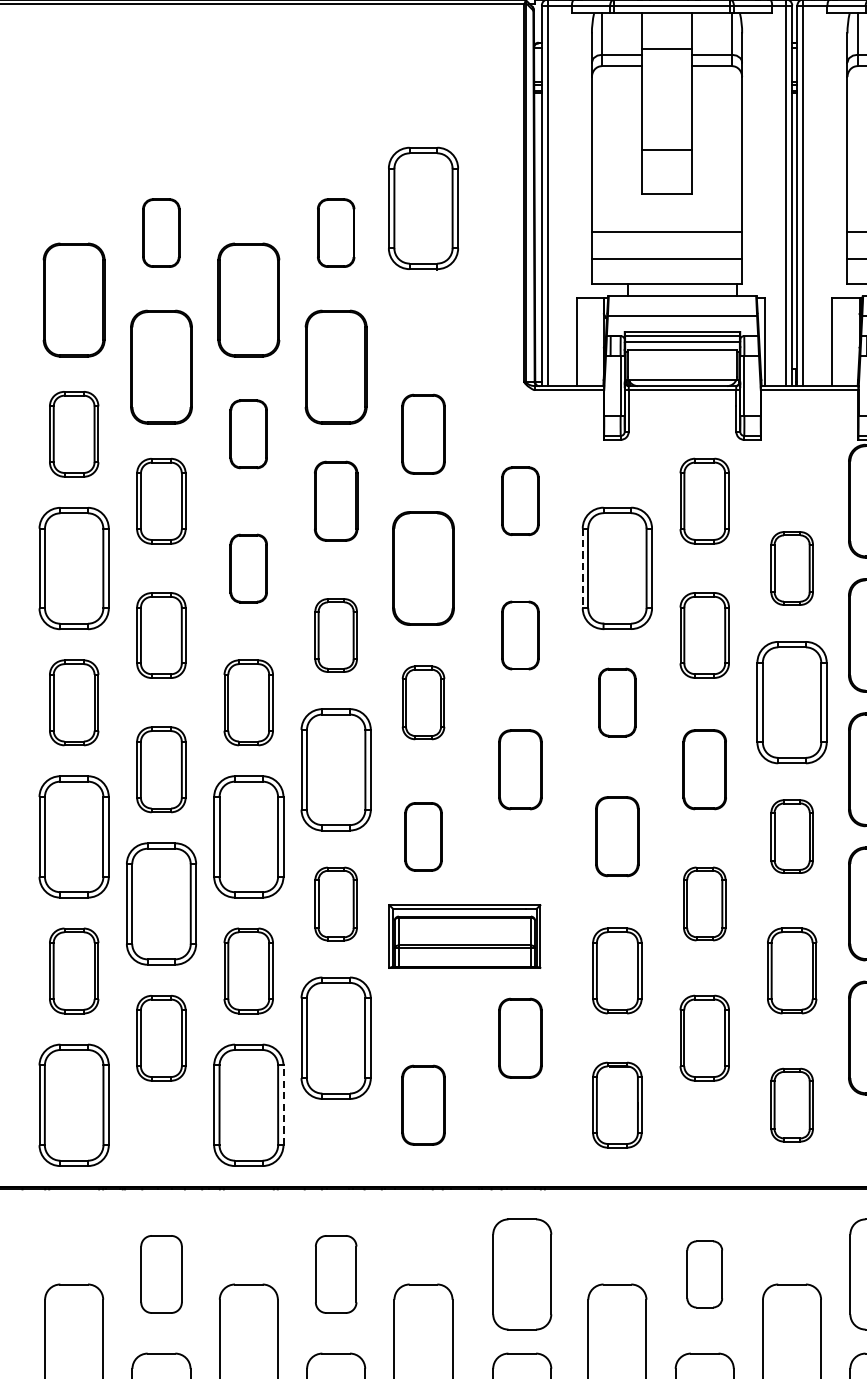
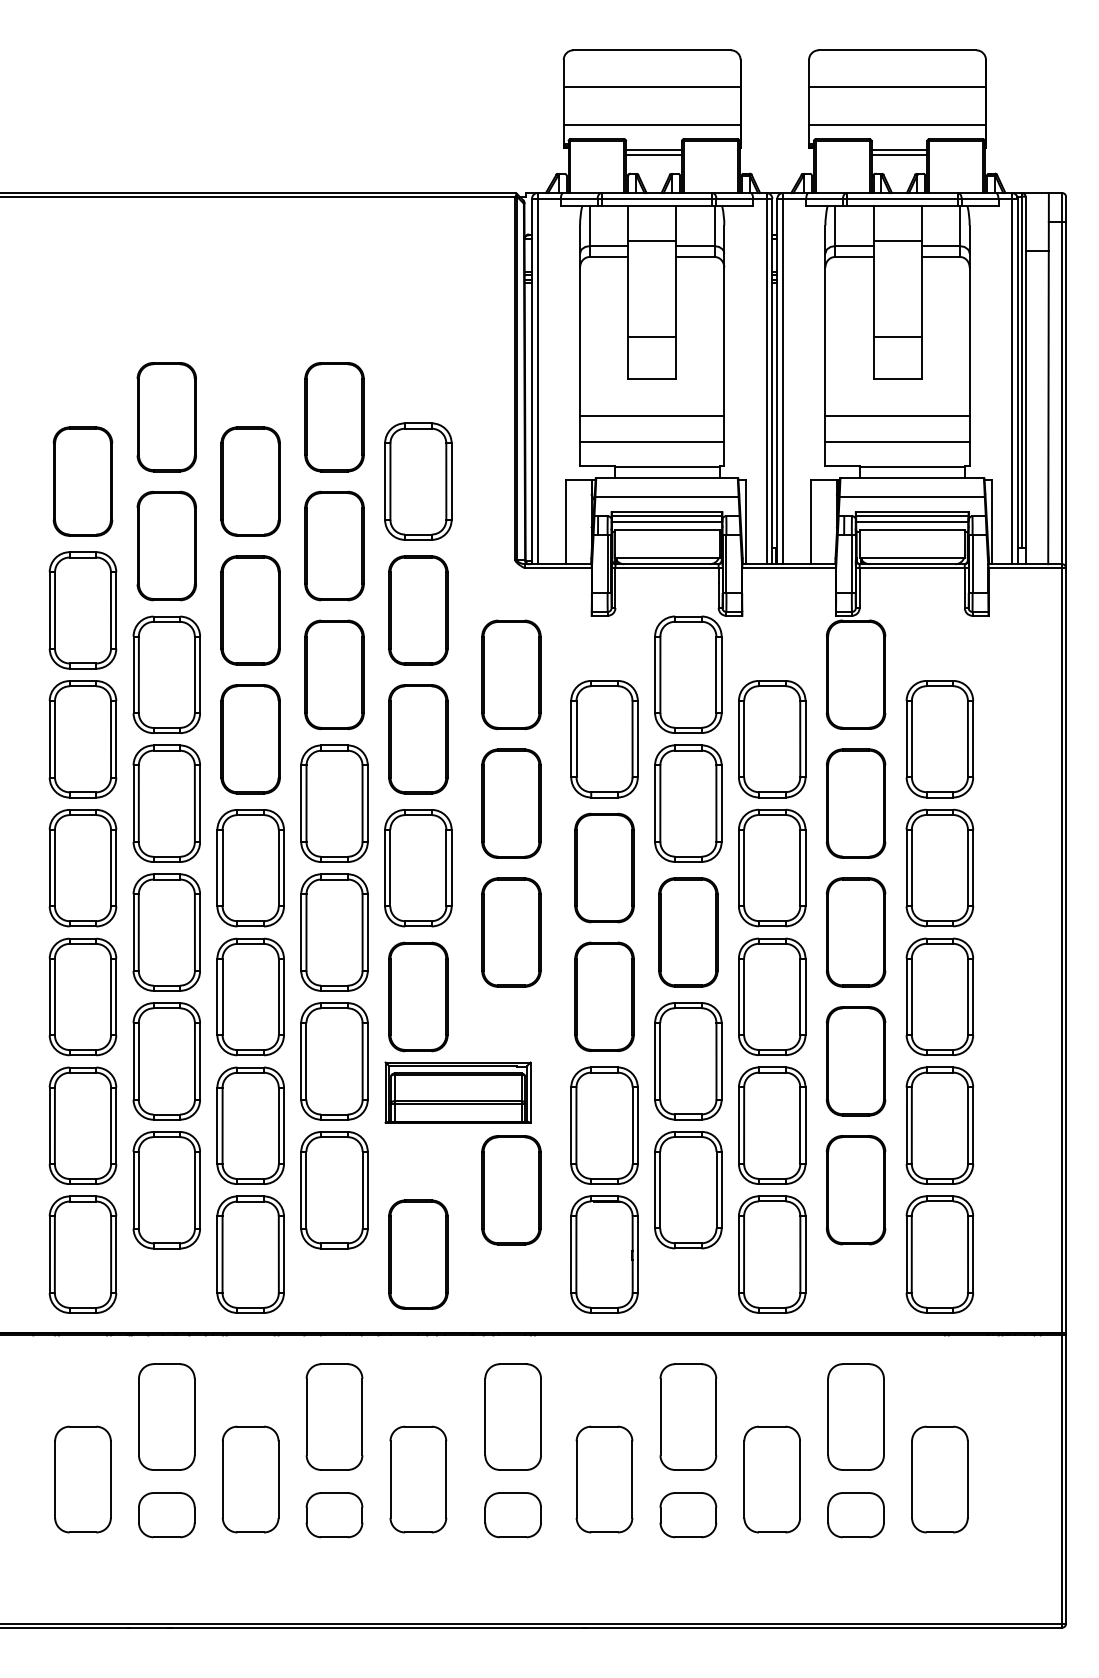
part: (423, 208) -> (418, 481), moved
part: (161, 233) -> (166, 417), size x1.67
part: (336, 233) -> (334, 417), size x1.67
part: (73, 434) -> (82, 610), size x1.43
part: (248, 434) -> (250, 610), size x1.67
part: (423, 434) -> (418, 610), size x1.43
part: (161, 501) -> (166, 674), size x1.43
part: (336, 501) -> (334, 674), size x1.43
part: (520, 501) -> (511, 674), size x1.67
part: (704, 501) -> (688, 674), size x1.43
part: (248, 568) -> (250, 739), size x1.67
line: (582, 568) -> (571, 739), dashed -> solid
part: (792, 568) -> (772, 739), size x1.67
part: (161, 635) -> (166, 803), size x1.43
part: (336, 635) -> (334, 803), size x1.67
part: (520, 635) -> (511, 803), size x1.67
part: (704, 635) -> (688, 803), size x1.43
part: (617, 702) -> (604, 867), size x1.67
part: (73, 703) -> (82, 868), size x1.43
part: (248, 703) -> (250, 868), size x1.43
part: (423, 703) -> (418, 868), size x1.67
part: (161, 769) -> (166, 932), size x1.43
part: (520, 769) -> (511, 932), size x1.43
part: (704, 769) -> (688, 932), size x1.43
part: (423, 836) -> (418, 996), size x1.67
part: (617, 836) -> (604, 996), size x1.43
part: (792, 836) -> (772, 996), size x1.67
part: (336, 904) -> (334, 1061), size x1.67
part: (704, 904) -> (688, 1061), size x1.67
part: (73, 970) -> (82, 1125), size x1.43
part: (248, 970) -> (250, 1125), size x1.43
part: (617, 970) -> (604, 1125), size x1.43
part: (792, 970) -> (772, 1125), size x1.43
part: (161, 1038) -> (166, 1190), size x1.43
part: (520, 1038) -> (511, 1190), size x1.43
part: (704, 1038) -> (688, 1190), size x1.43
line: (283, 1105) -> (283, 1254), dashed -> solid
part: (423, 1105) -> (418, 1254), size x1.43
part: (617, 1105) -> (604, 1254), size x1.43
part: (792, 1105) -> (772, 1254), size x1.67
part: (161, 1273) -> (166, 1416), size x1.43
part: (336, 1273) -> (334, 1416), size x1.43
part: (704, 1273) -> (688, 1416), size x1.67

